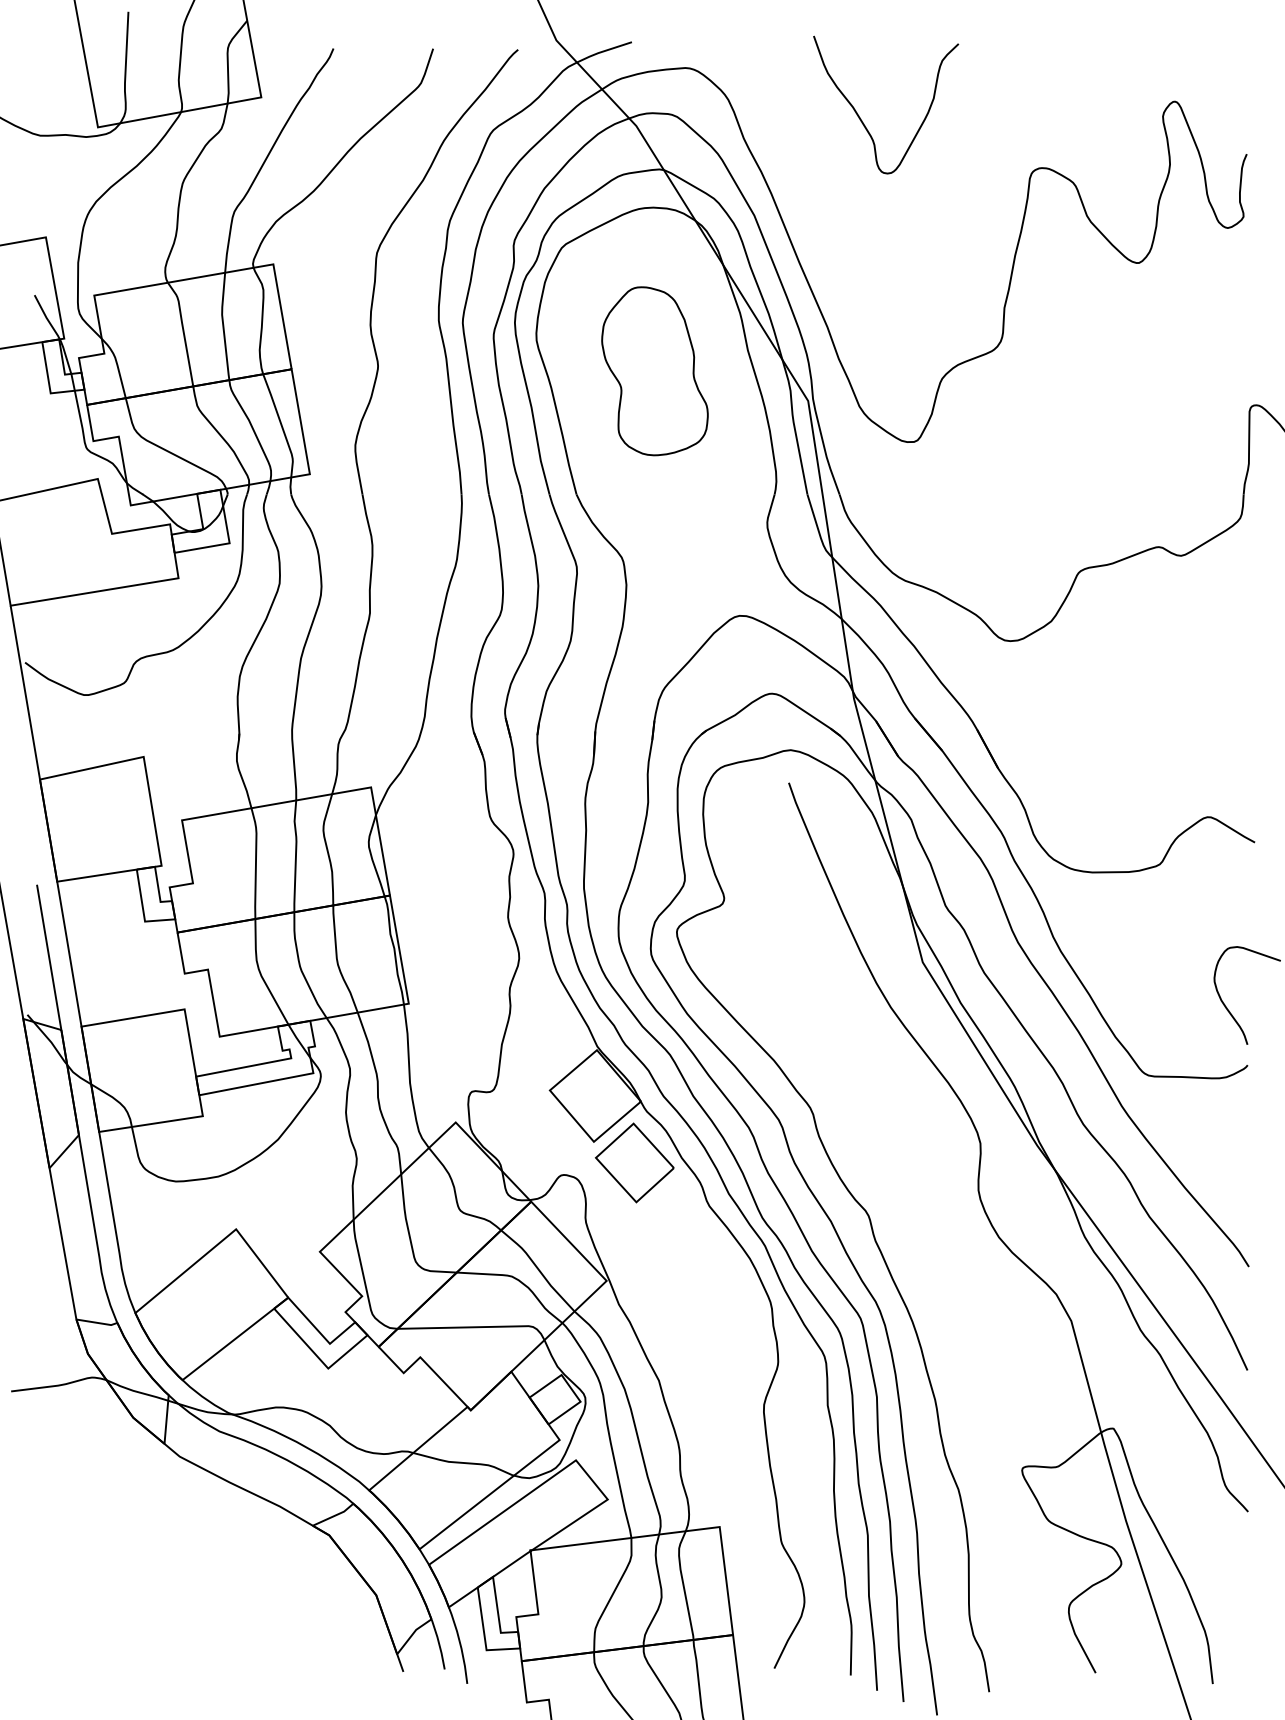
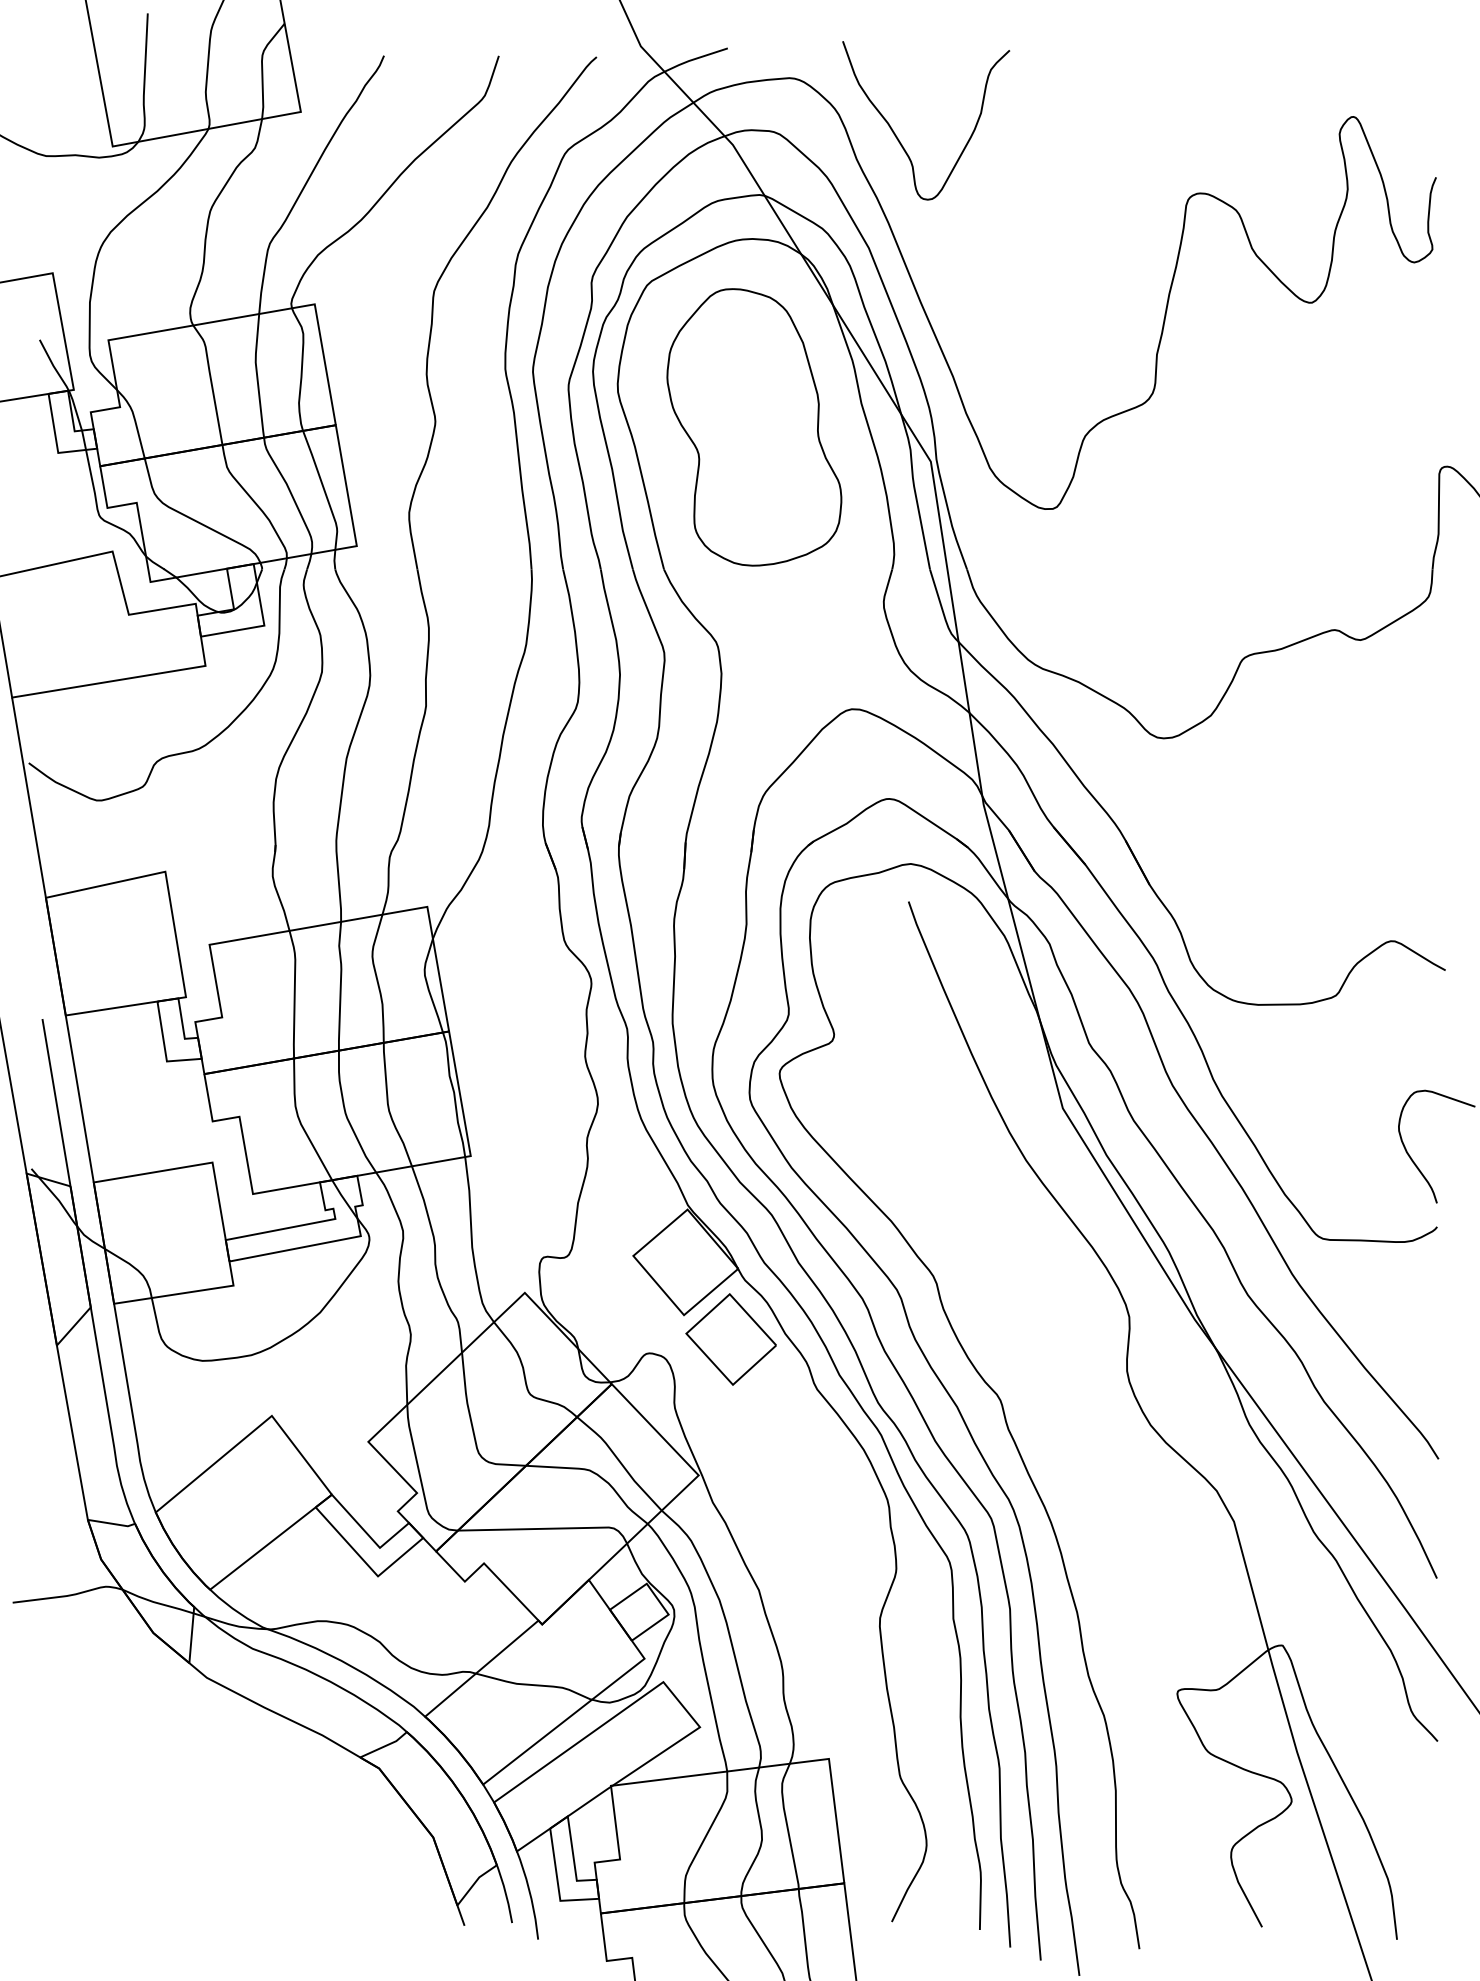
curve: (862, 120) -> (898, 138), moved
part: (654, 371) -> (753, 427), size x1.43

